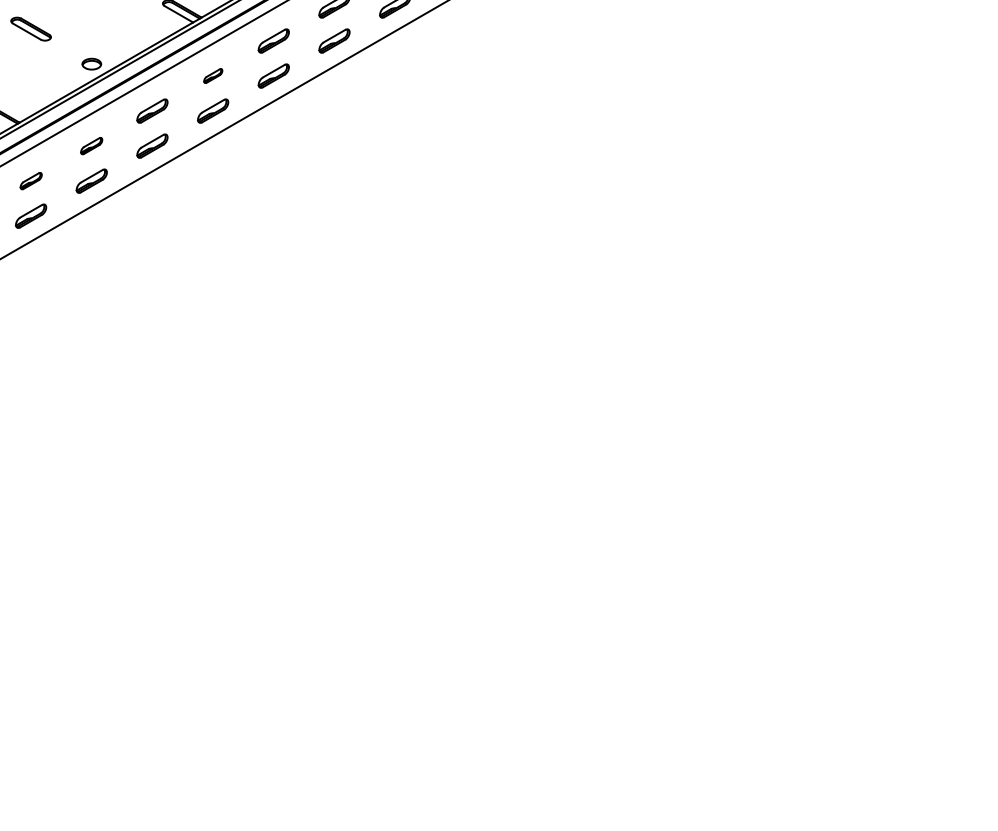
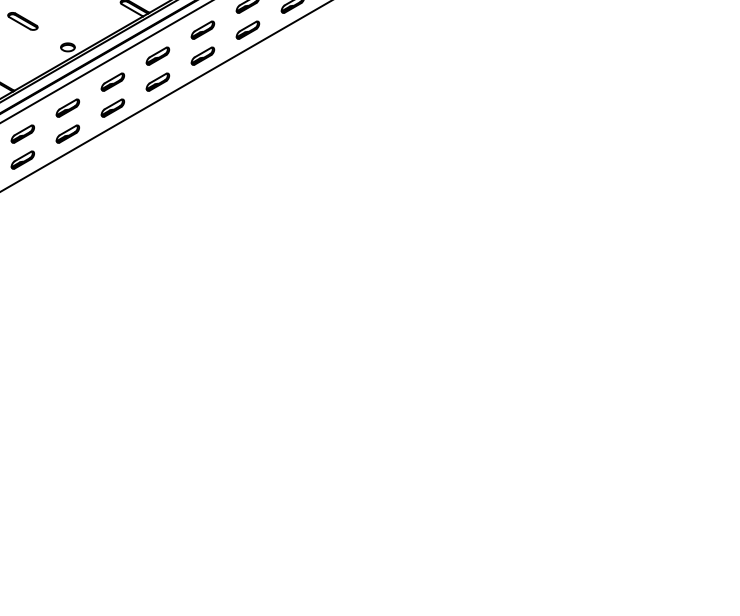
part: (213, 75) -> (158, 55), size x1.67
part: (91, 145) -> (67, 107), size x1.43
part: (31, 180) -> (23, 133), size x1.43

